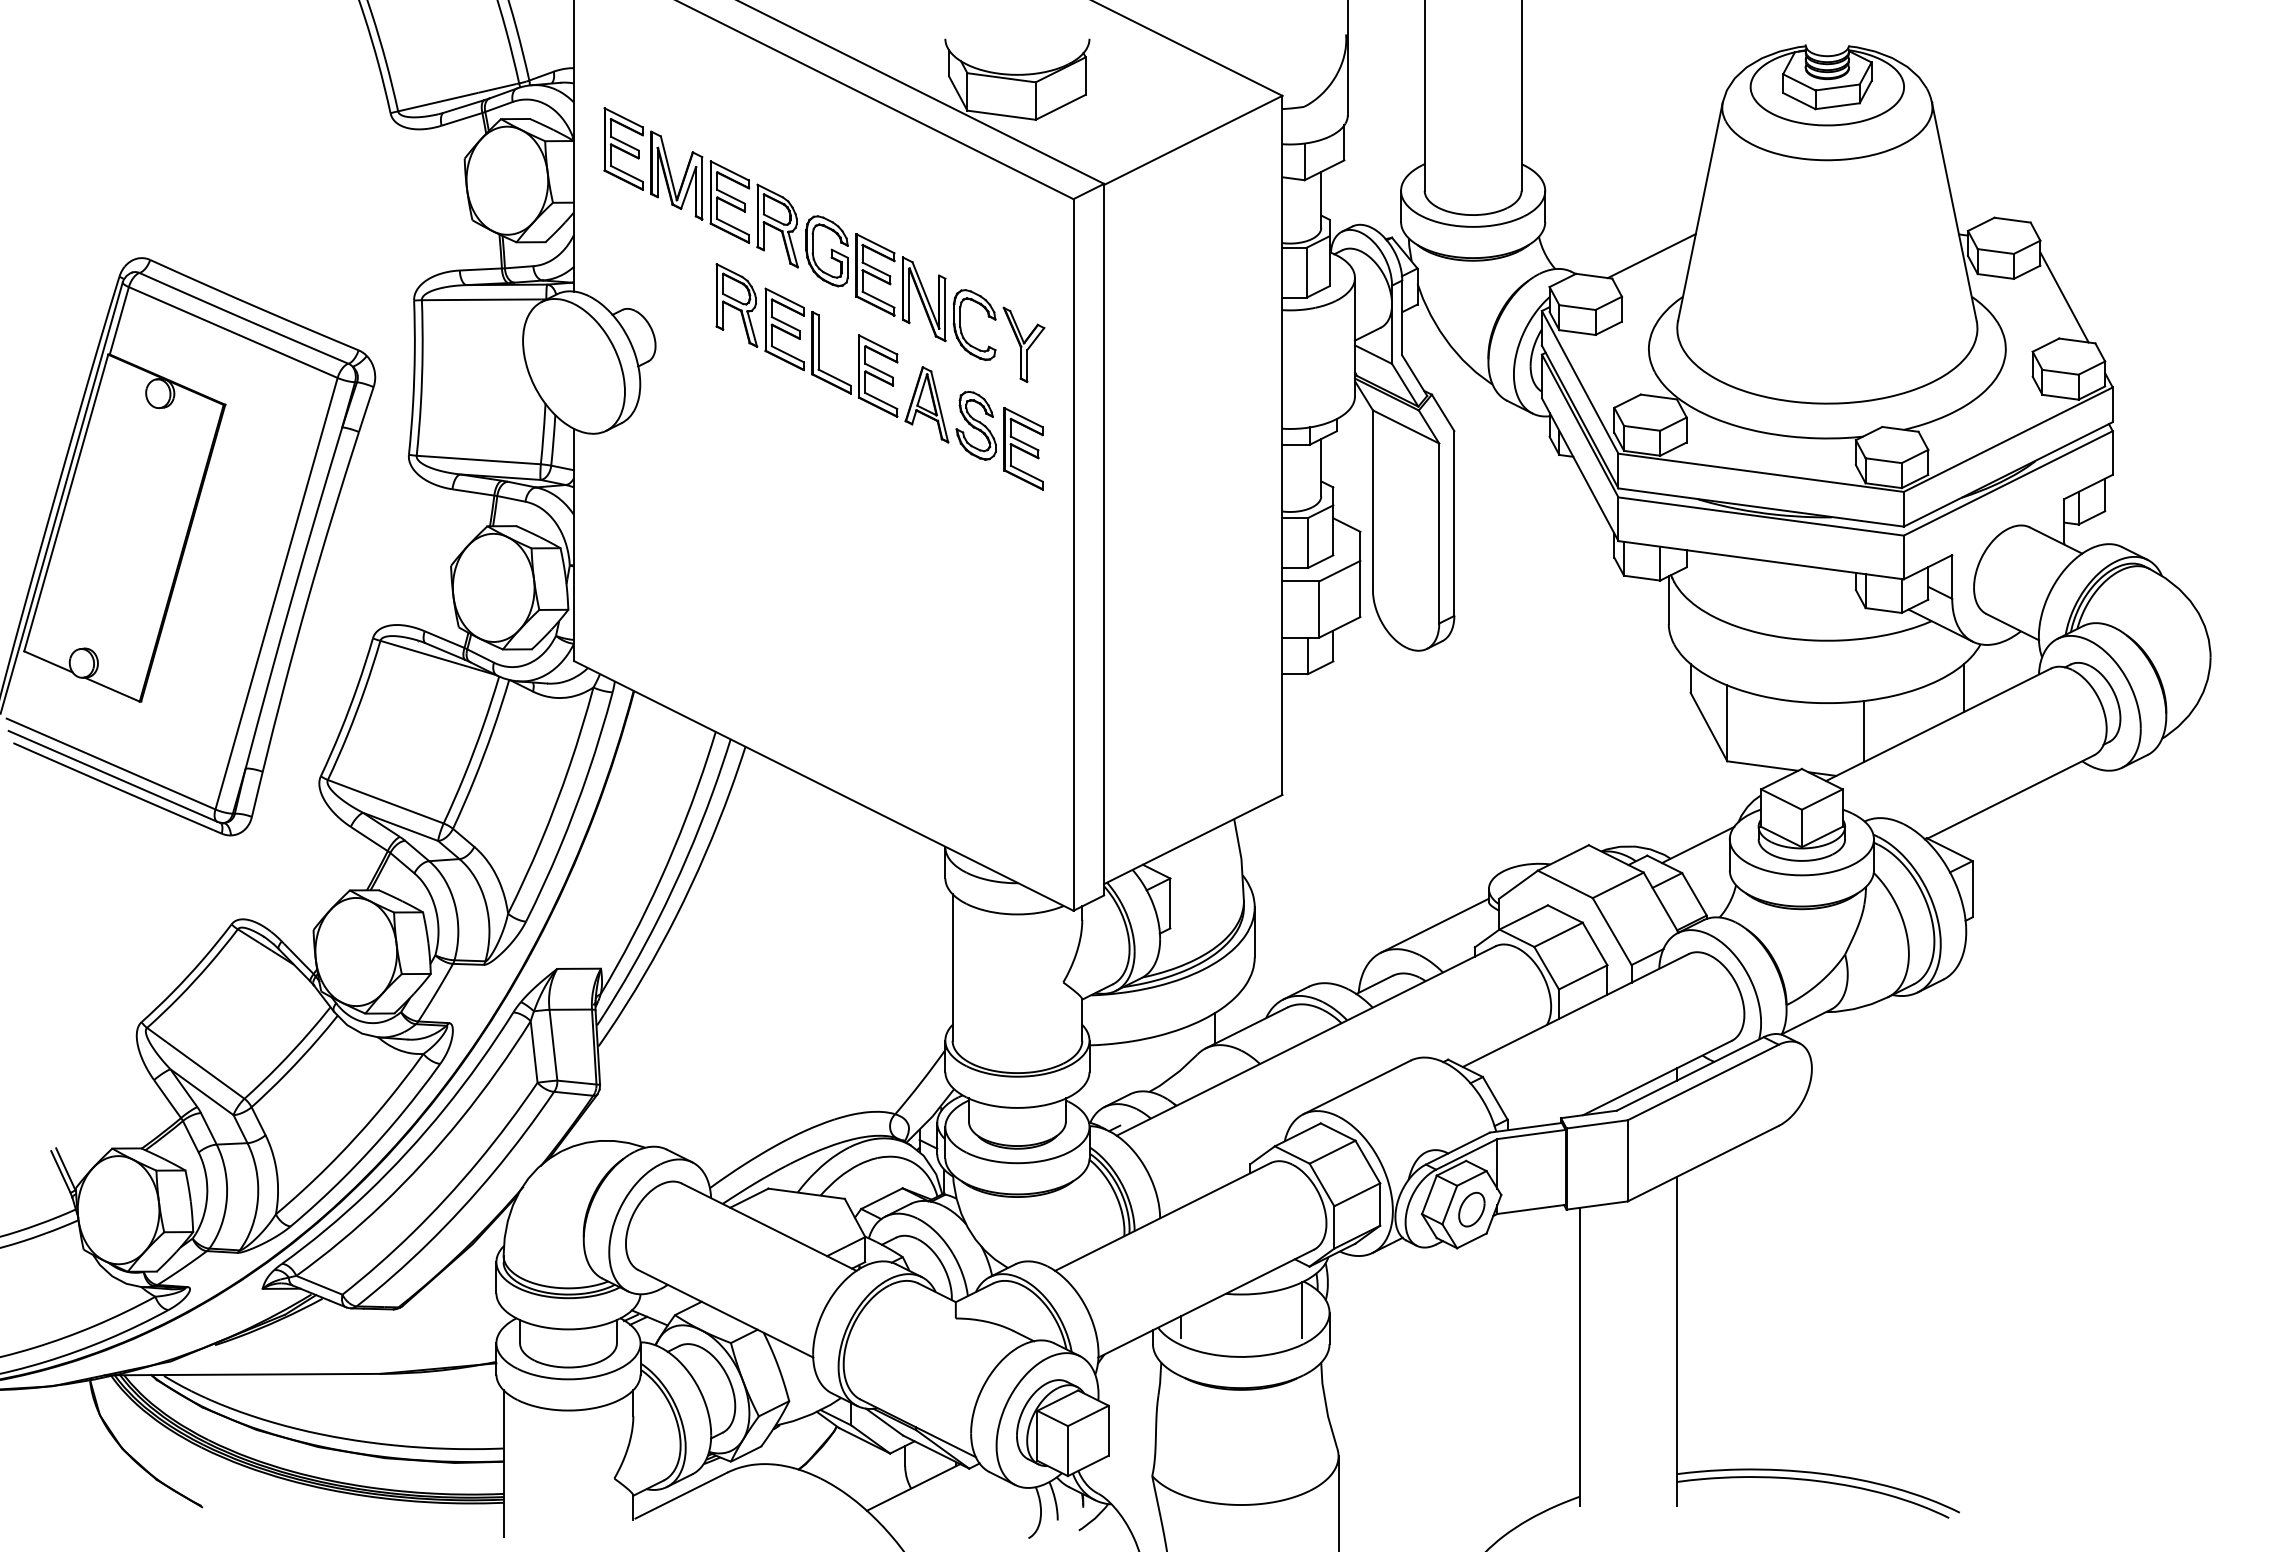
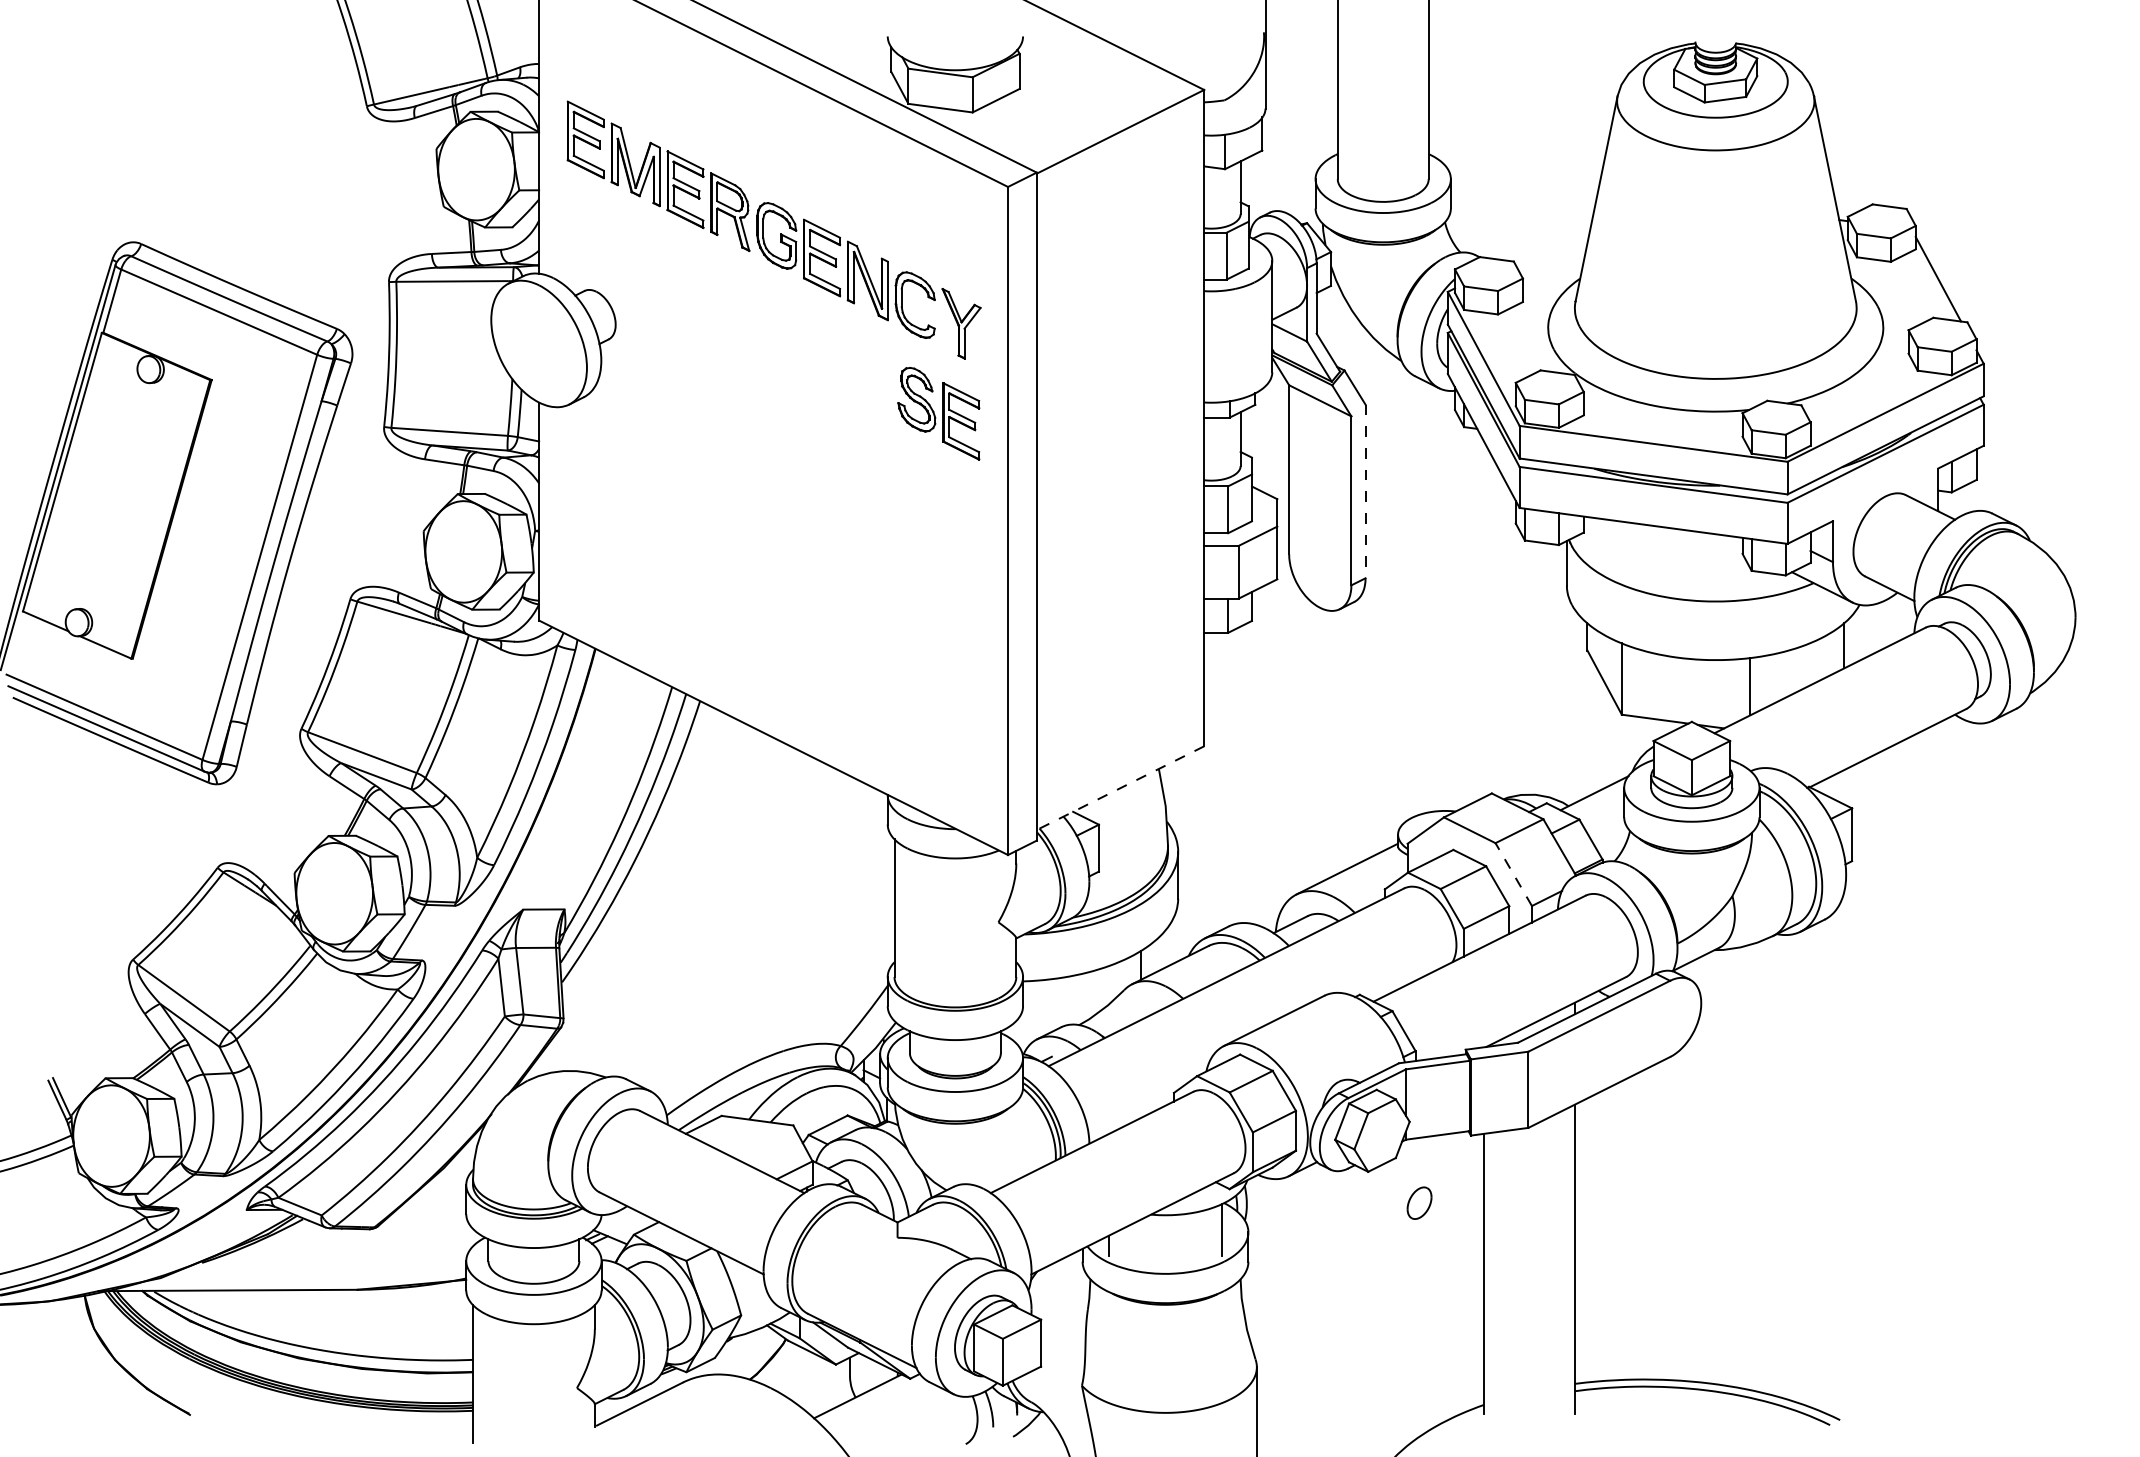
line: (1651, 256) -> (1550, 240), removed
part: (819, 353) -> (769, 331), removed
line: (1454, 524) -> (1365, 492), solid -> dashed
line: (1193, 839) -> (1120, 788), solid -> dashed
line: (1612, 931) -> (1514, 874), solid -> dashed
part: (1471, 1209) -> (1419, 1203), moved

